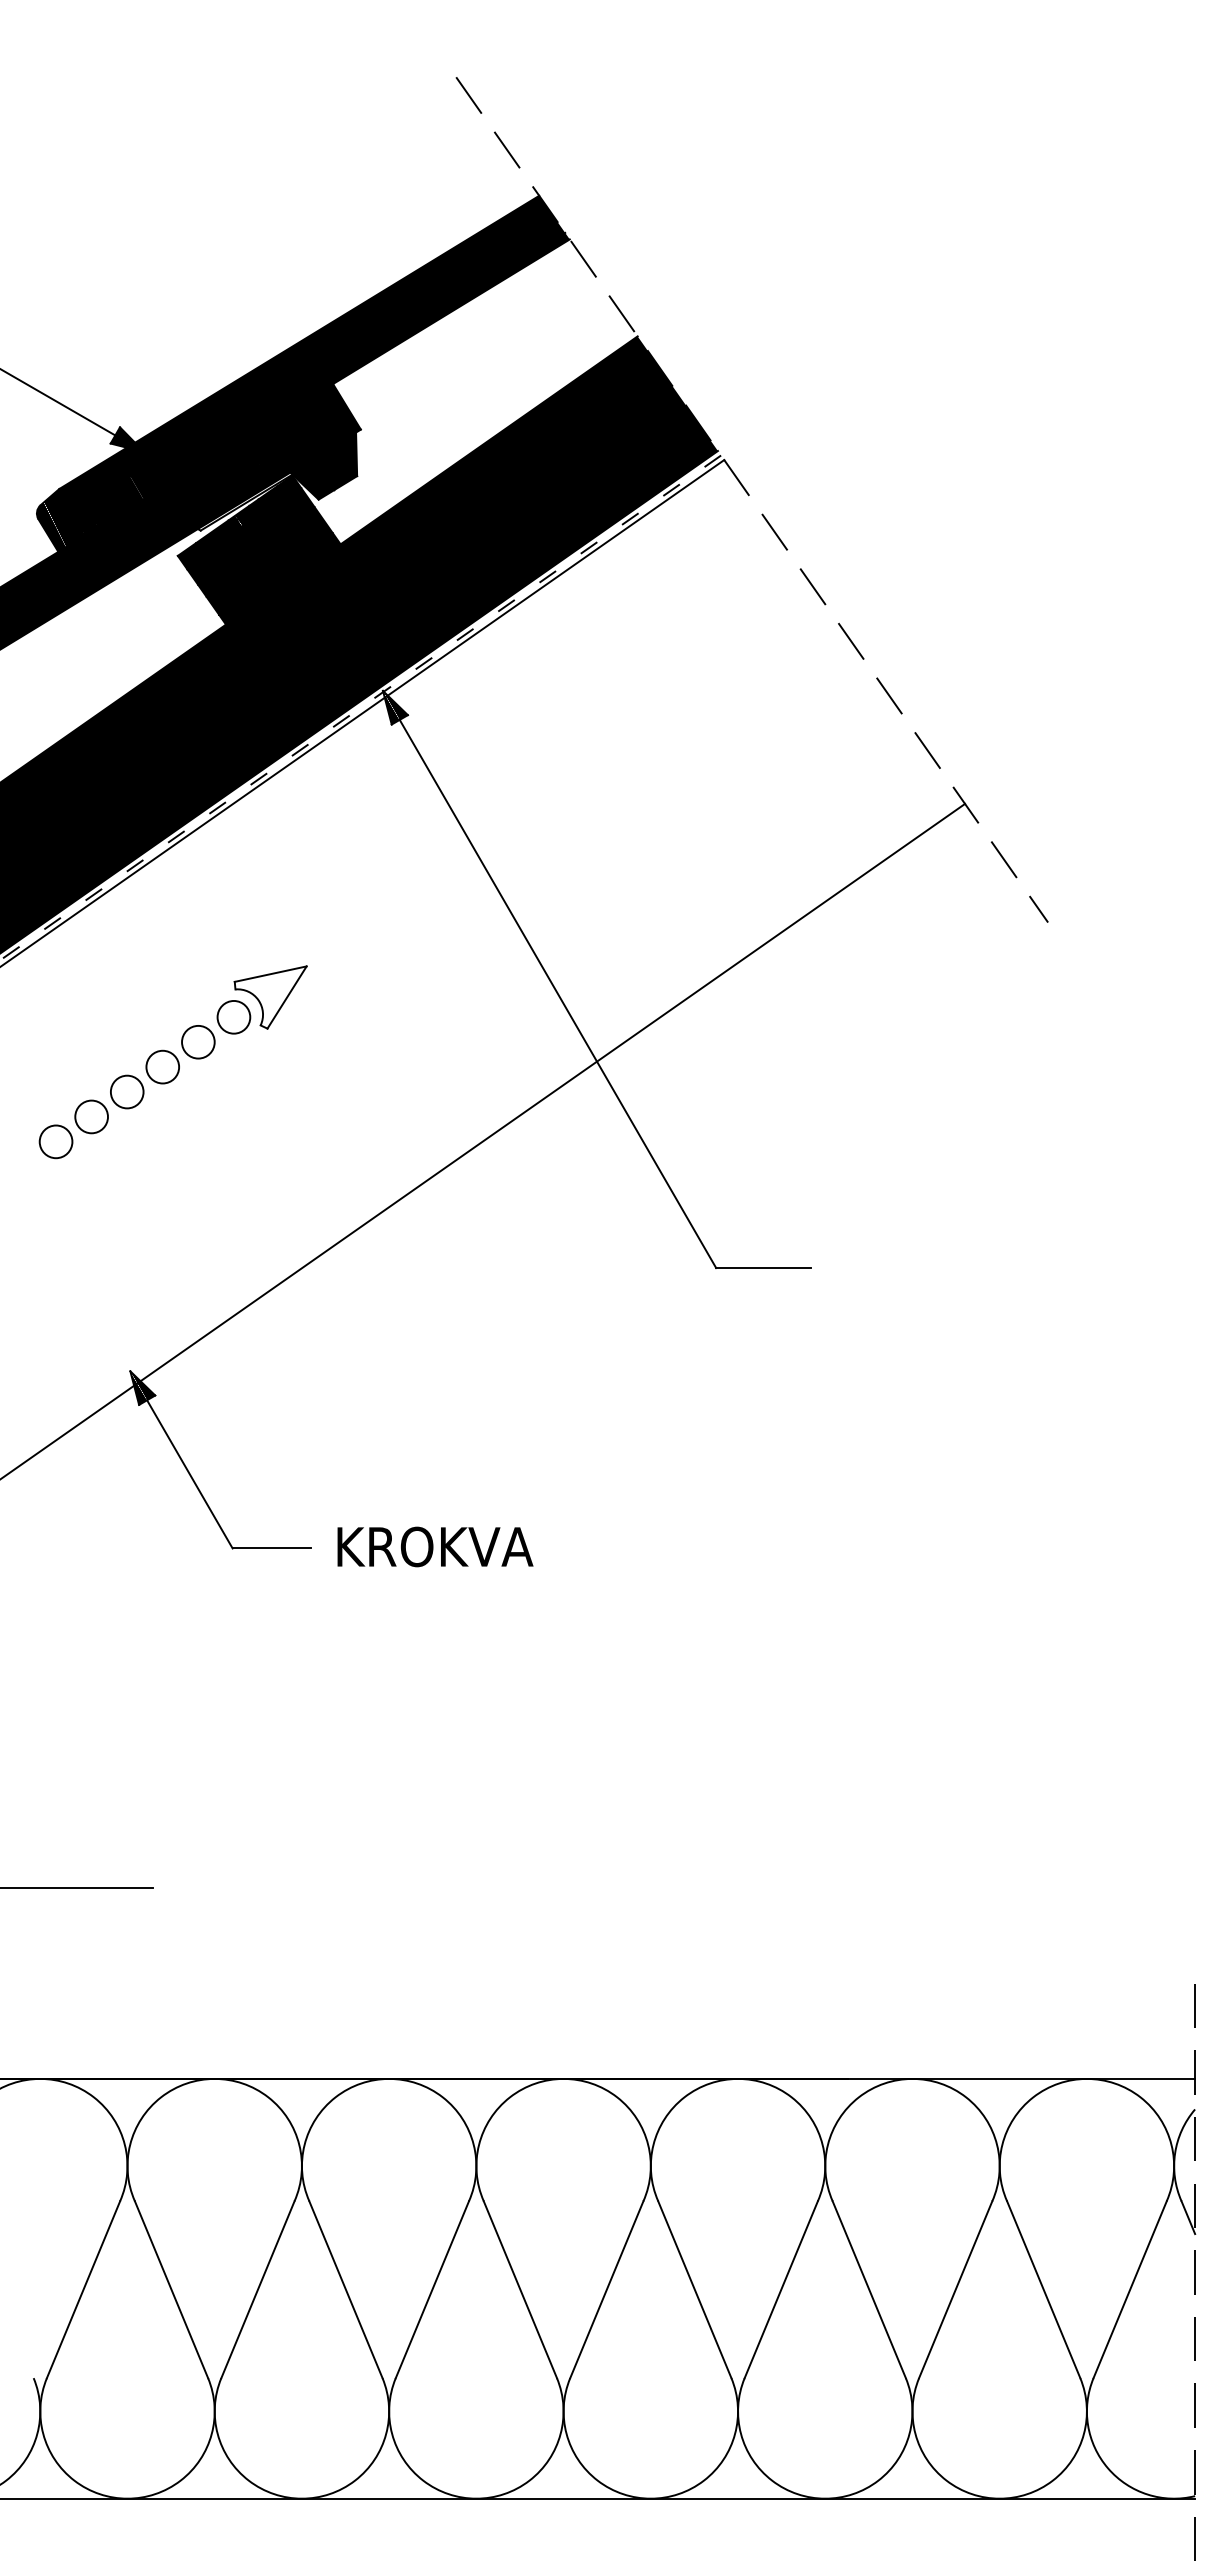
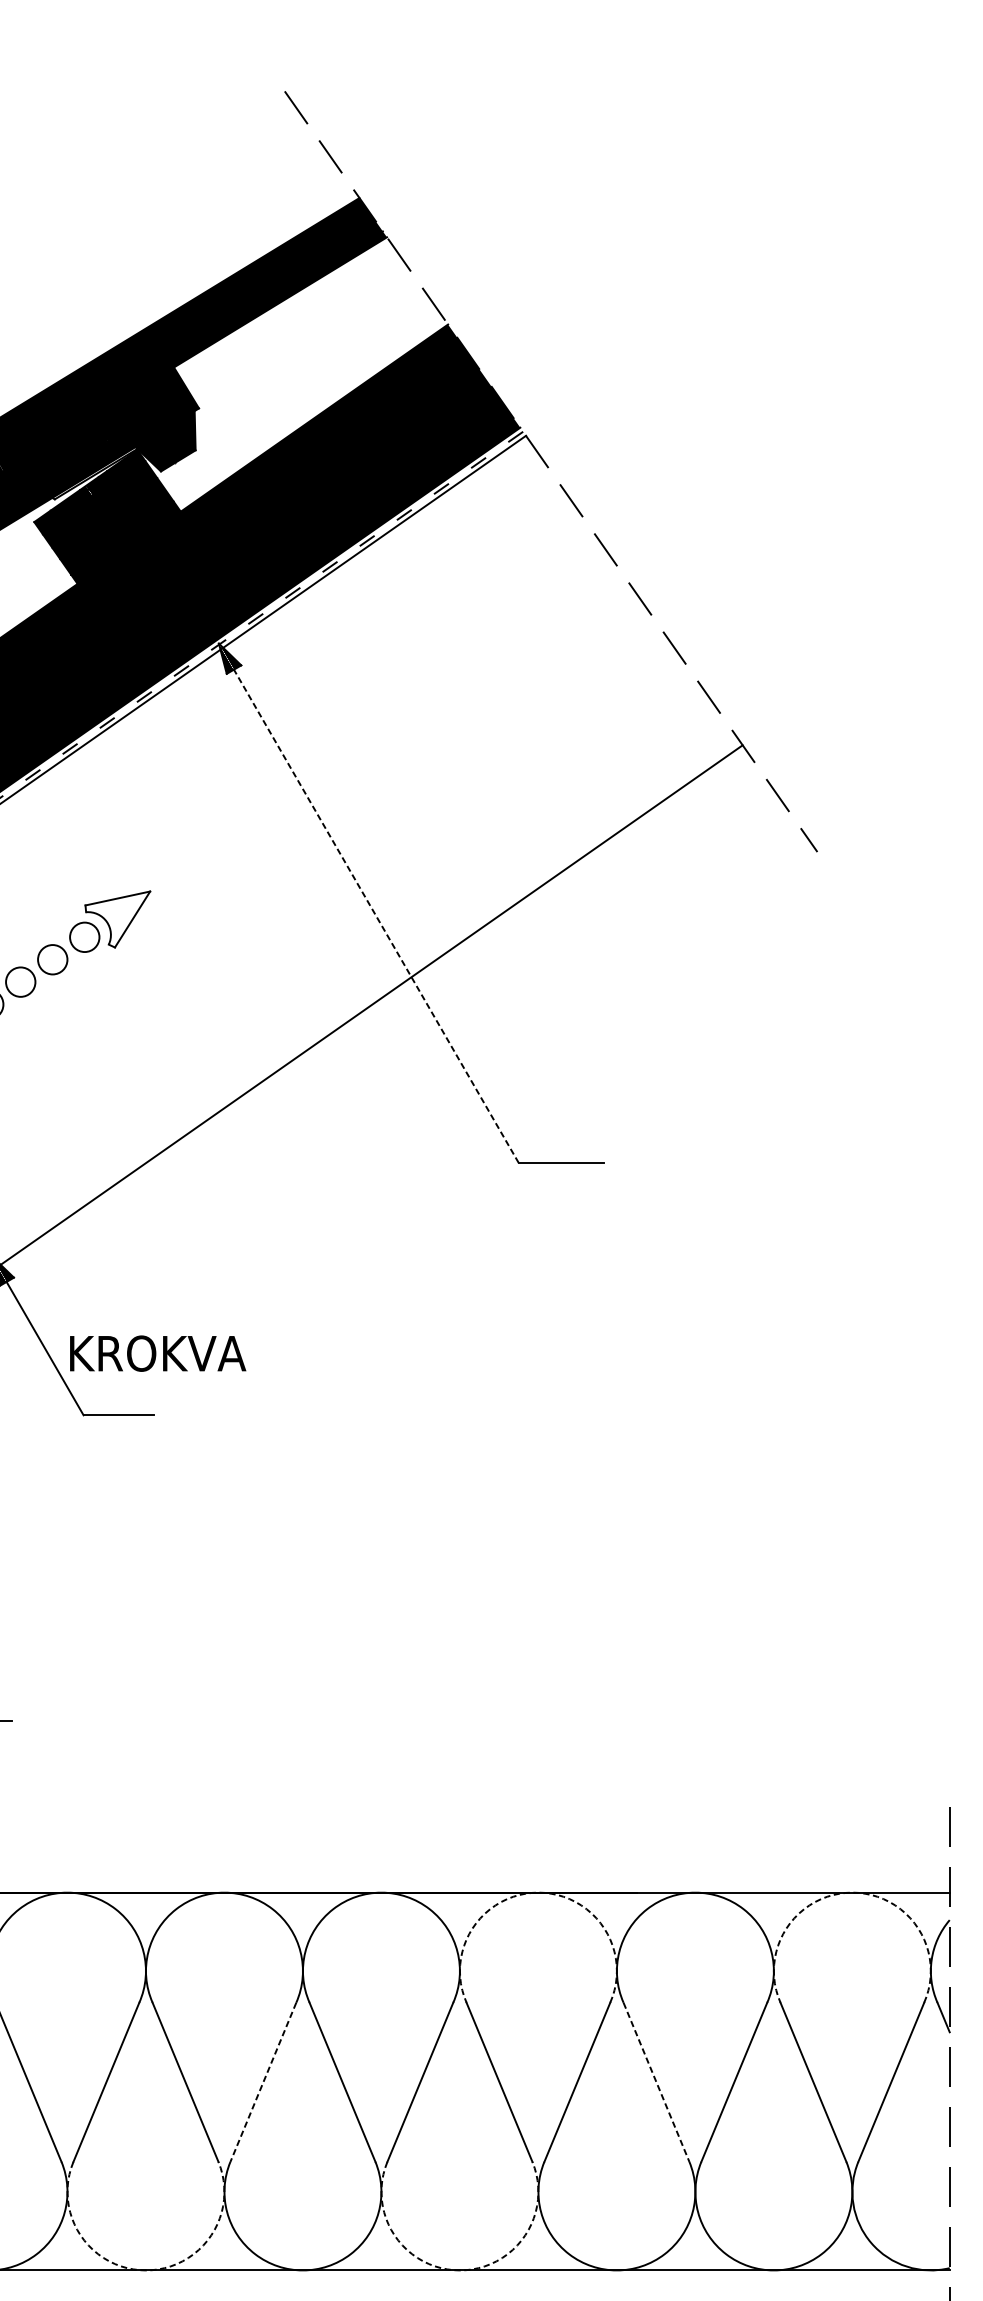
line: (557, 993) -> (375, 915), solid -> dashed
text: (435, 1546) -> (158, 1353), moved
arc: (738, 2078) -> (538, 1892), solid -> dashed
arc: (1086, 2078) -> (851, 1892), solid -> dashed
line: (432, 2289) -> (263, 2082), solid -> dashed
line: (869, 2289) -> (656, 2082), solid -> dashed
arc: (301, 2498) -> (145, 2270), solid -> dashed
arc: (650, 2498) -> (459, 2270), solid -> dashed

